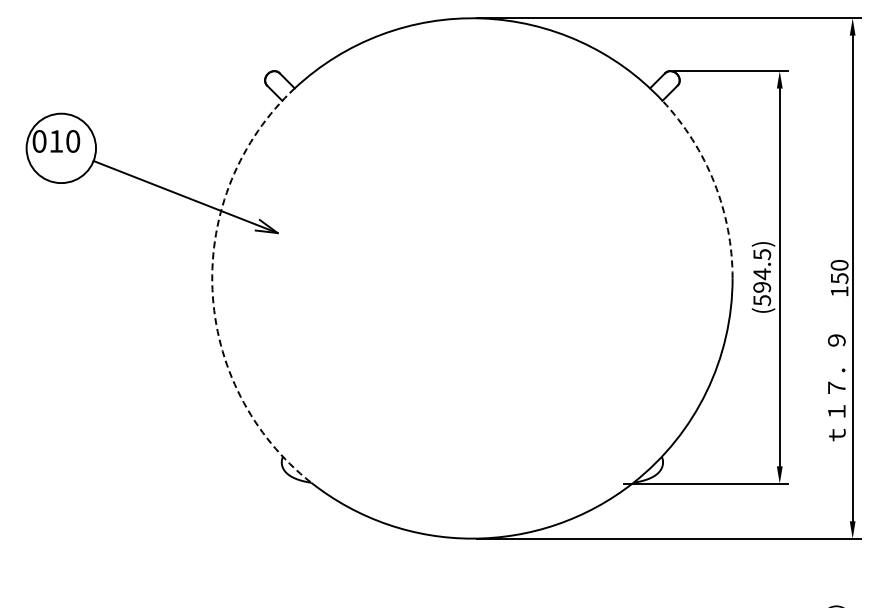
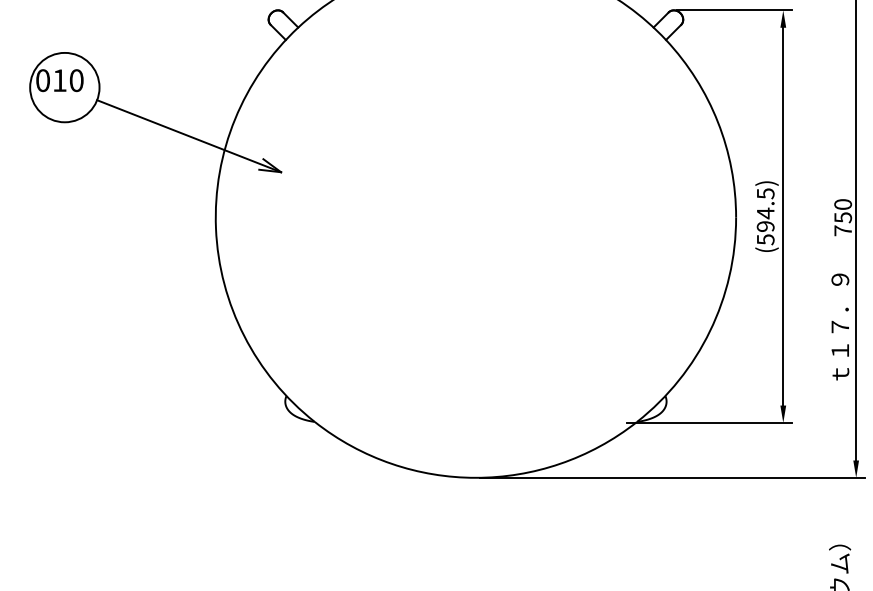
arc: (714, 182) -> (718, 121), dashed -> solid
arc: (212, 289) -> (216, 228), dashed -> solid
text: (839, 291) -> (843, 230), 150 -> 750

